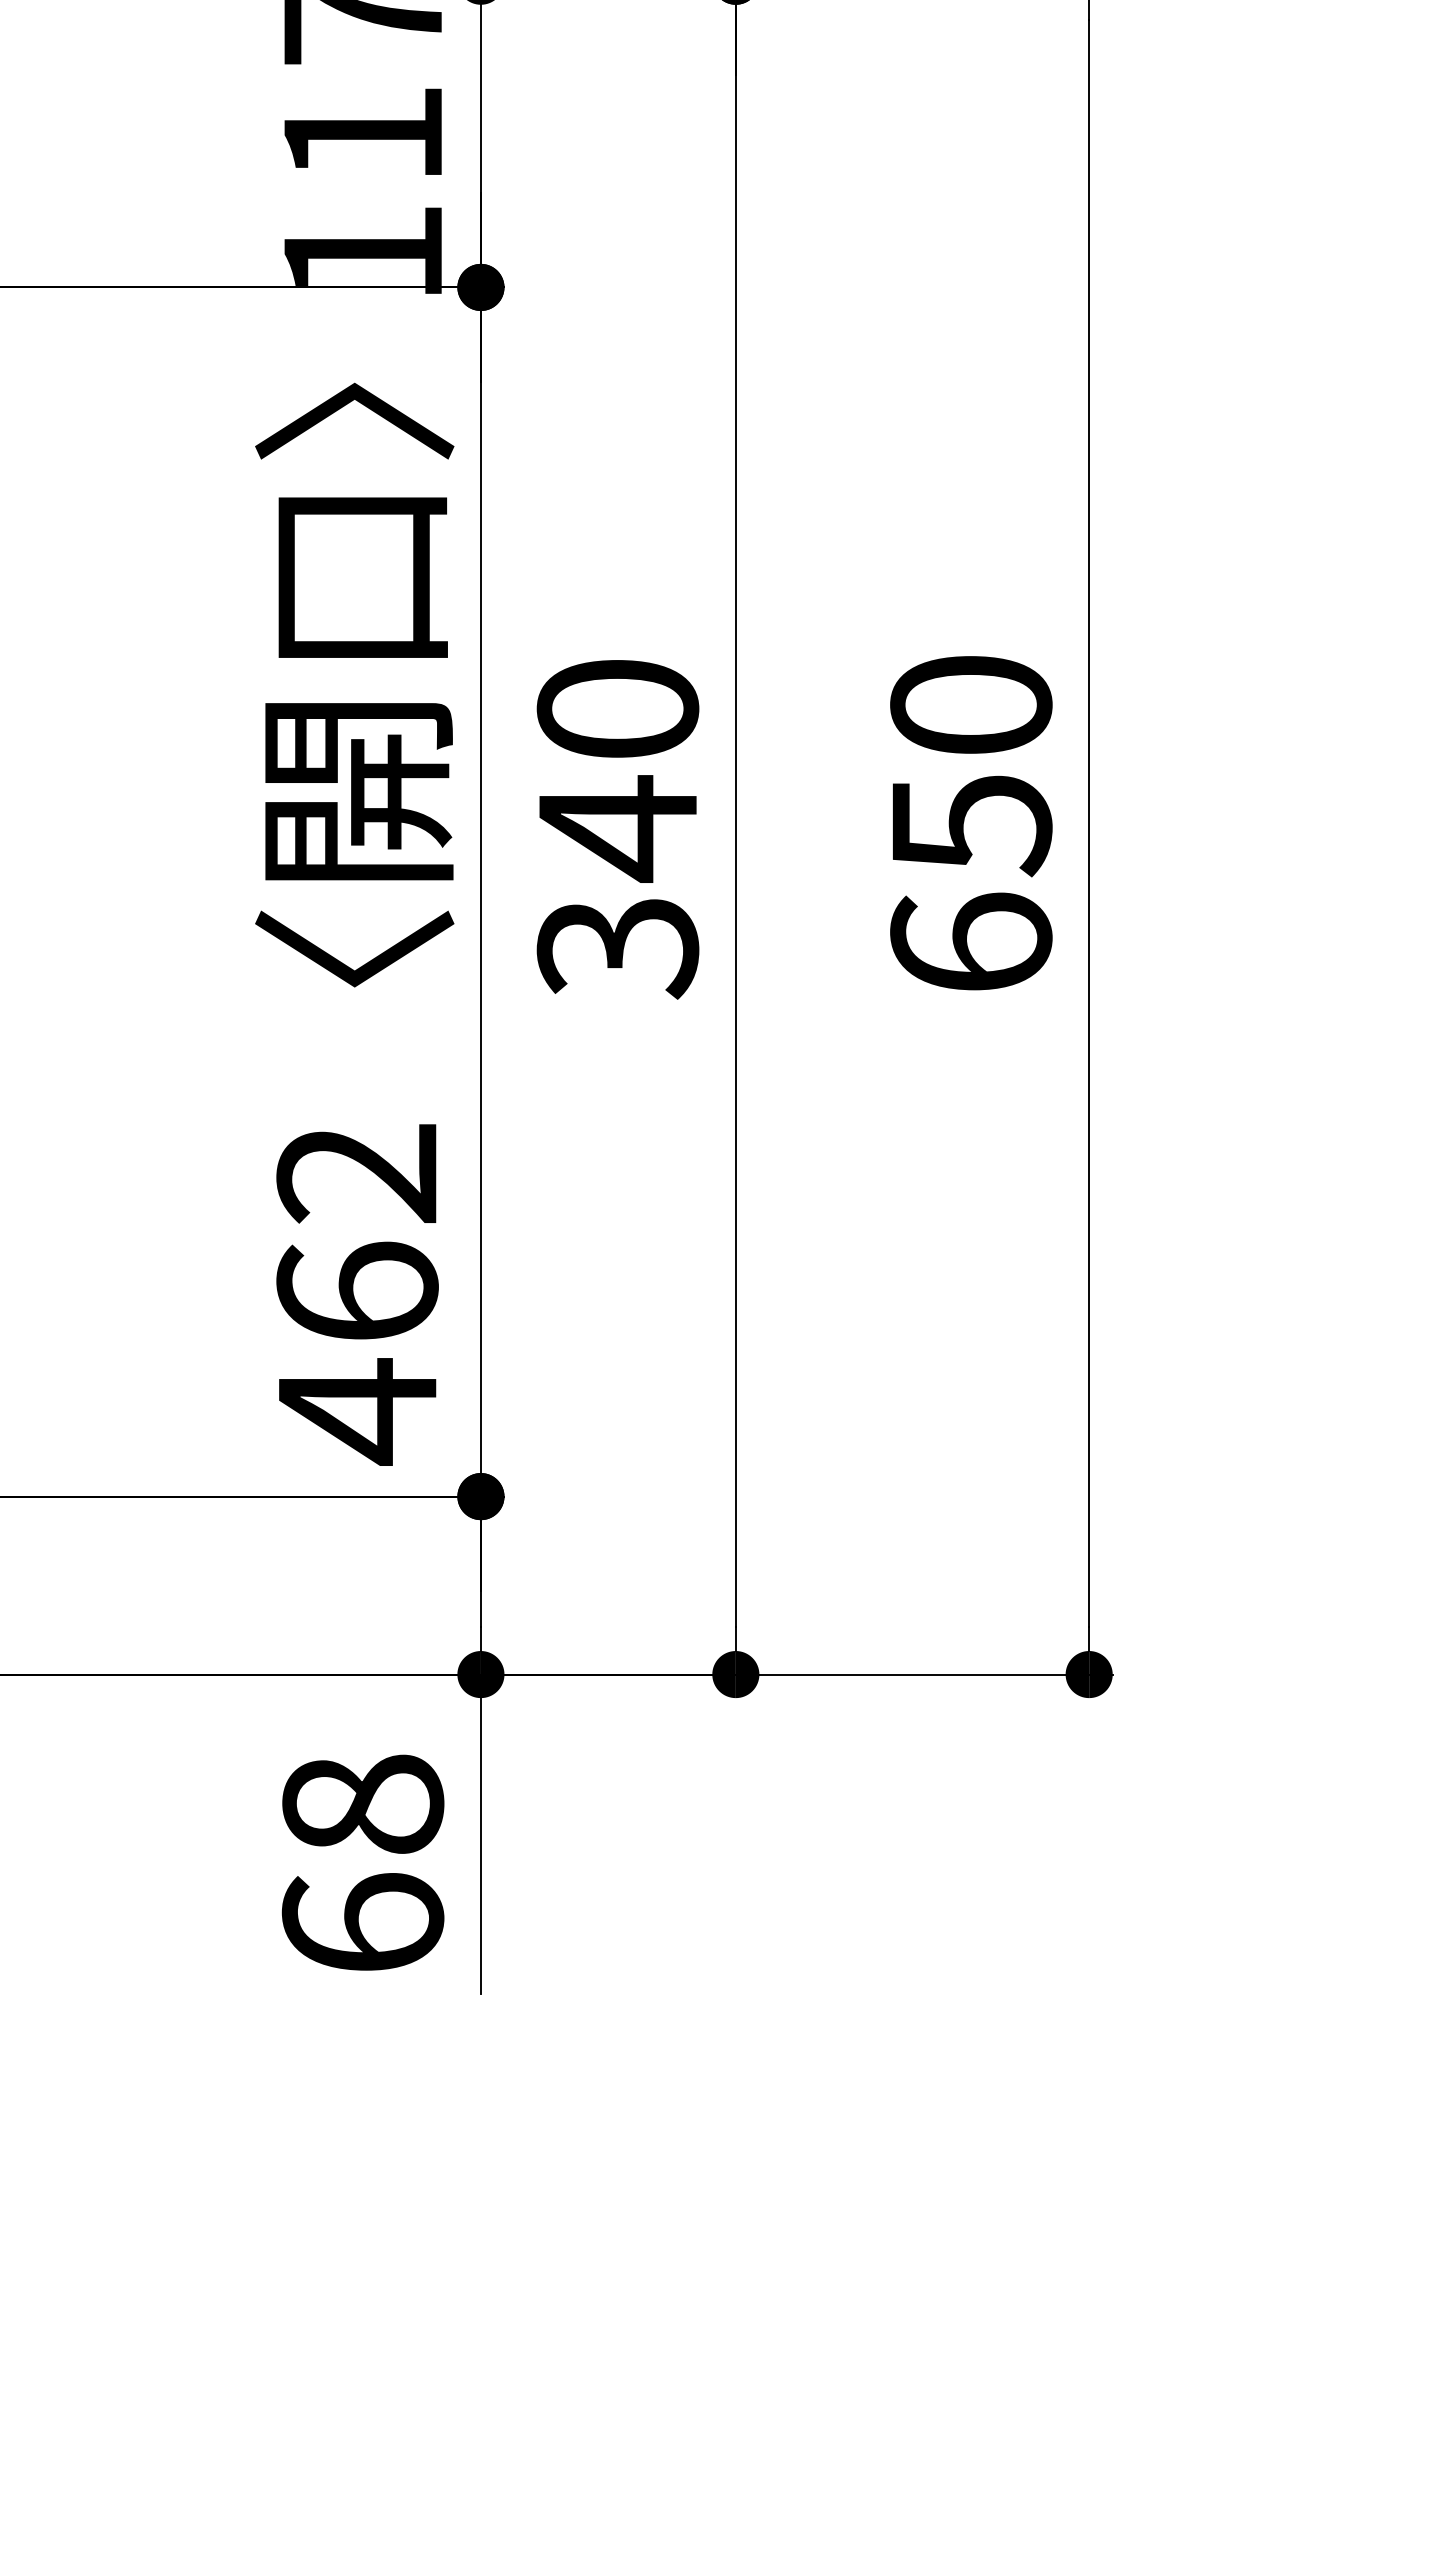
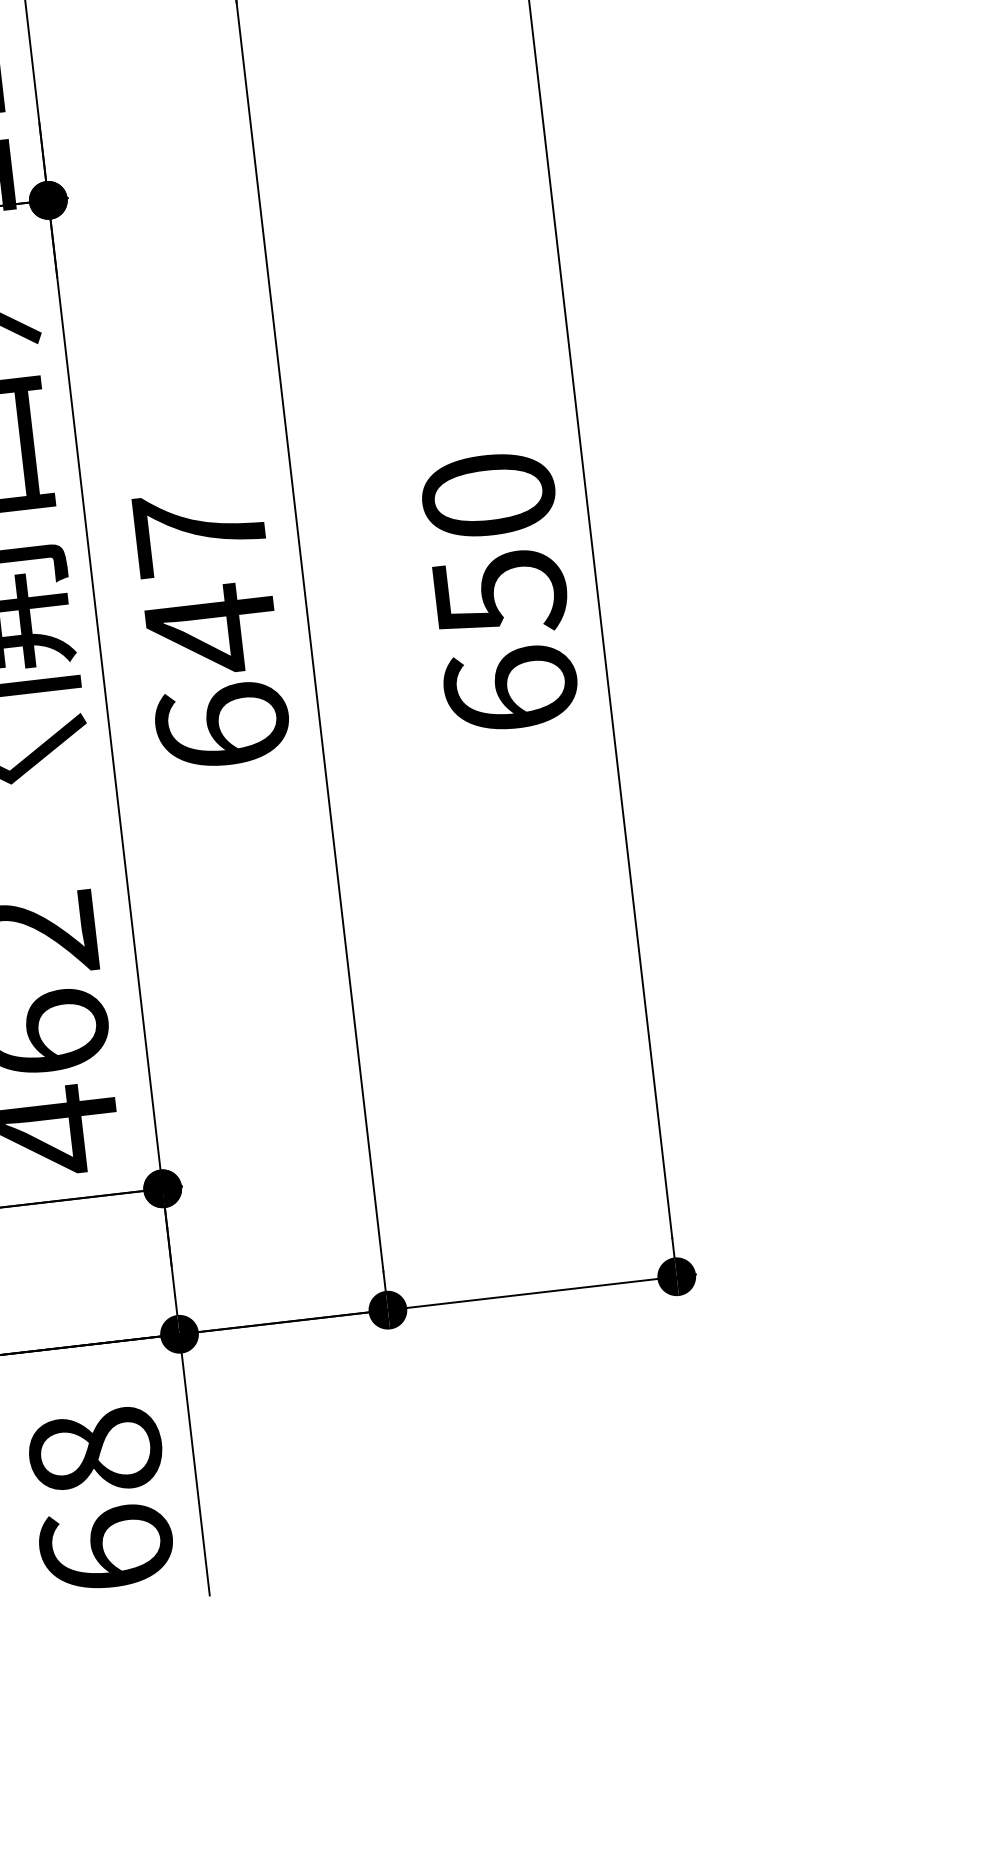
text: (617, 829) -> (211, 630), 340 -> 647

